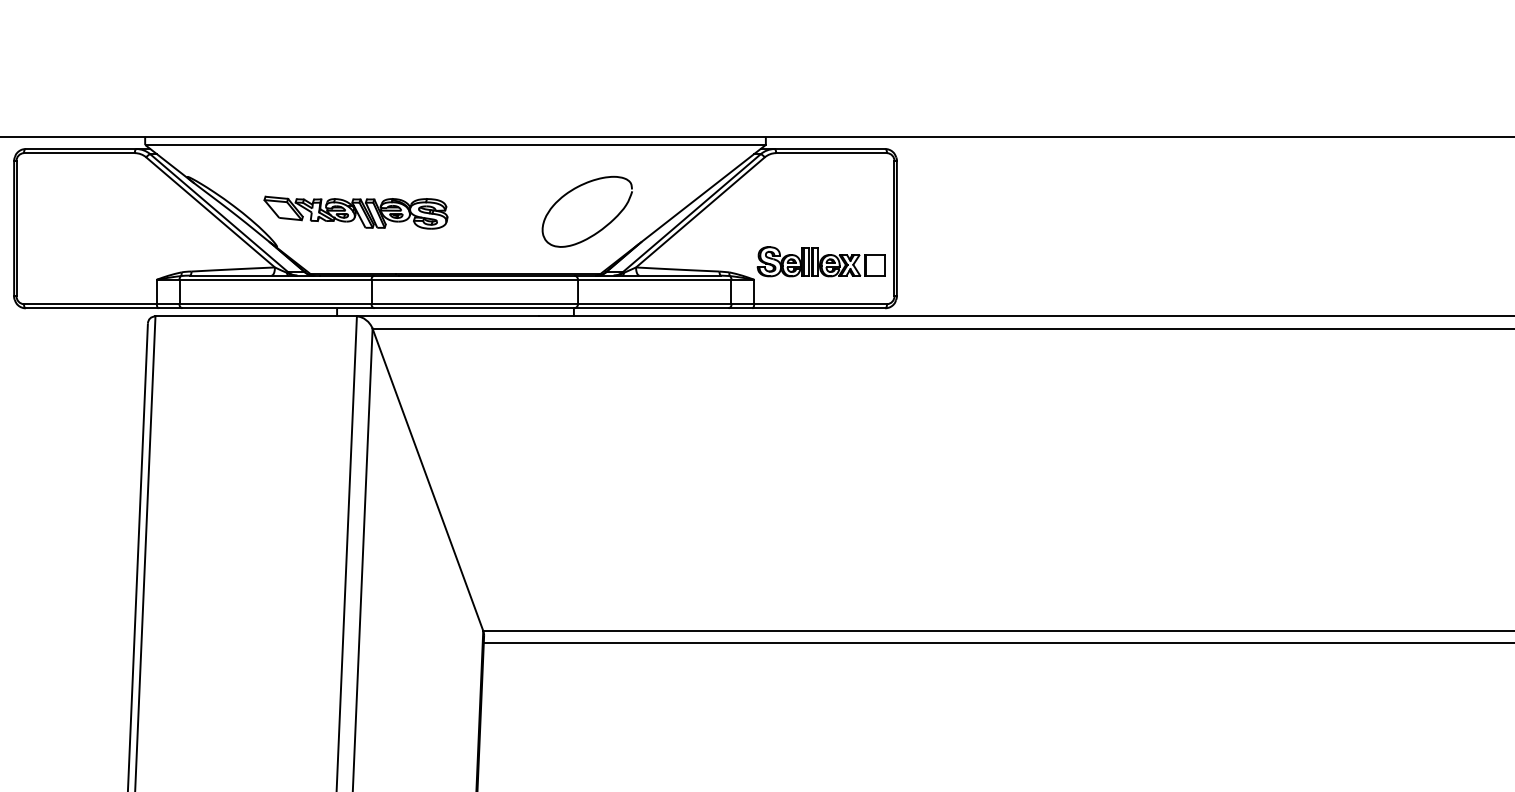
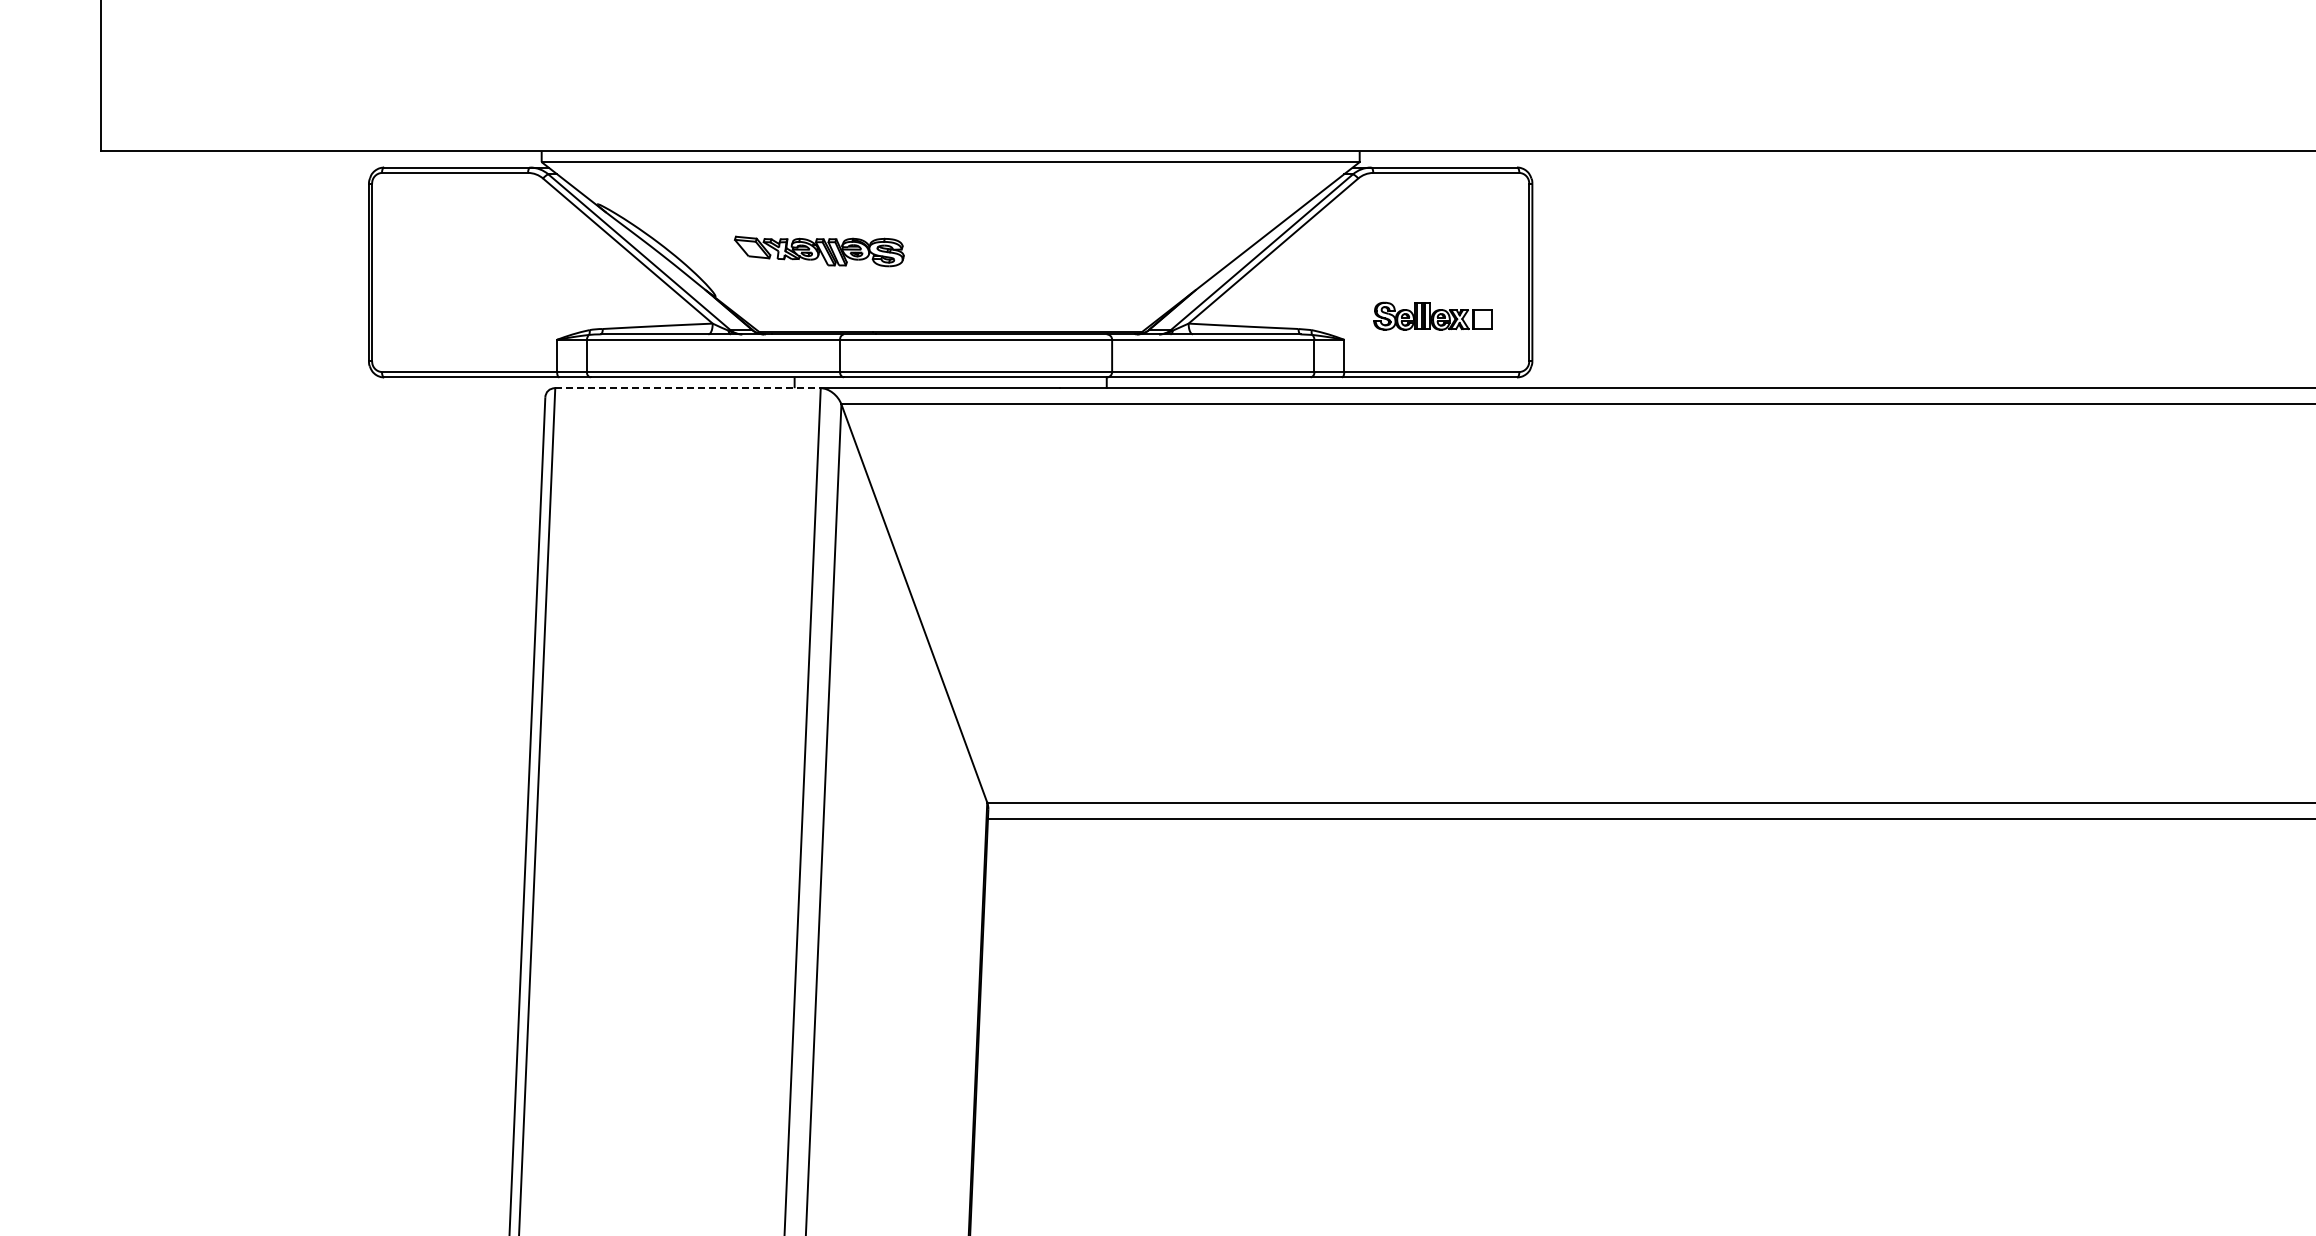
part: (355, 212) -> (818, 251), size x0.7
curve: (599, 230) -> (1140, 274), removed
part: (821, 262) -> (1432, 316), size x0.7
line: (256, 316) -> (688, 388), solid -> dashed

